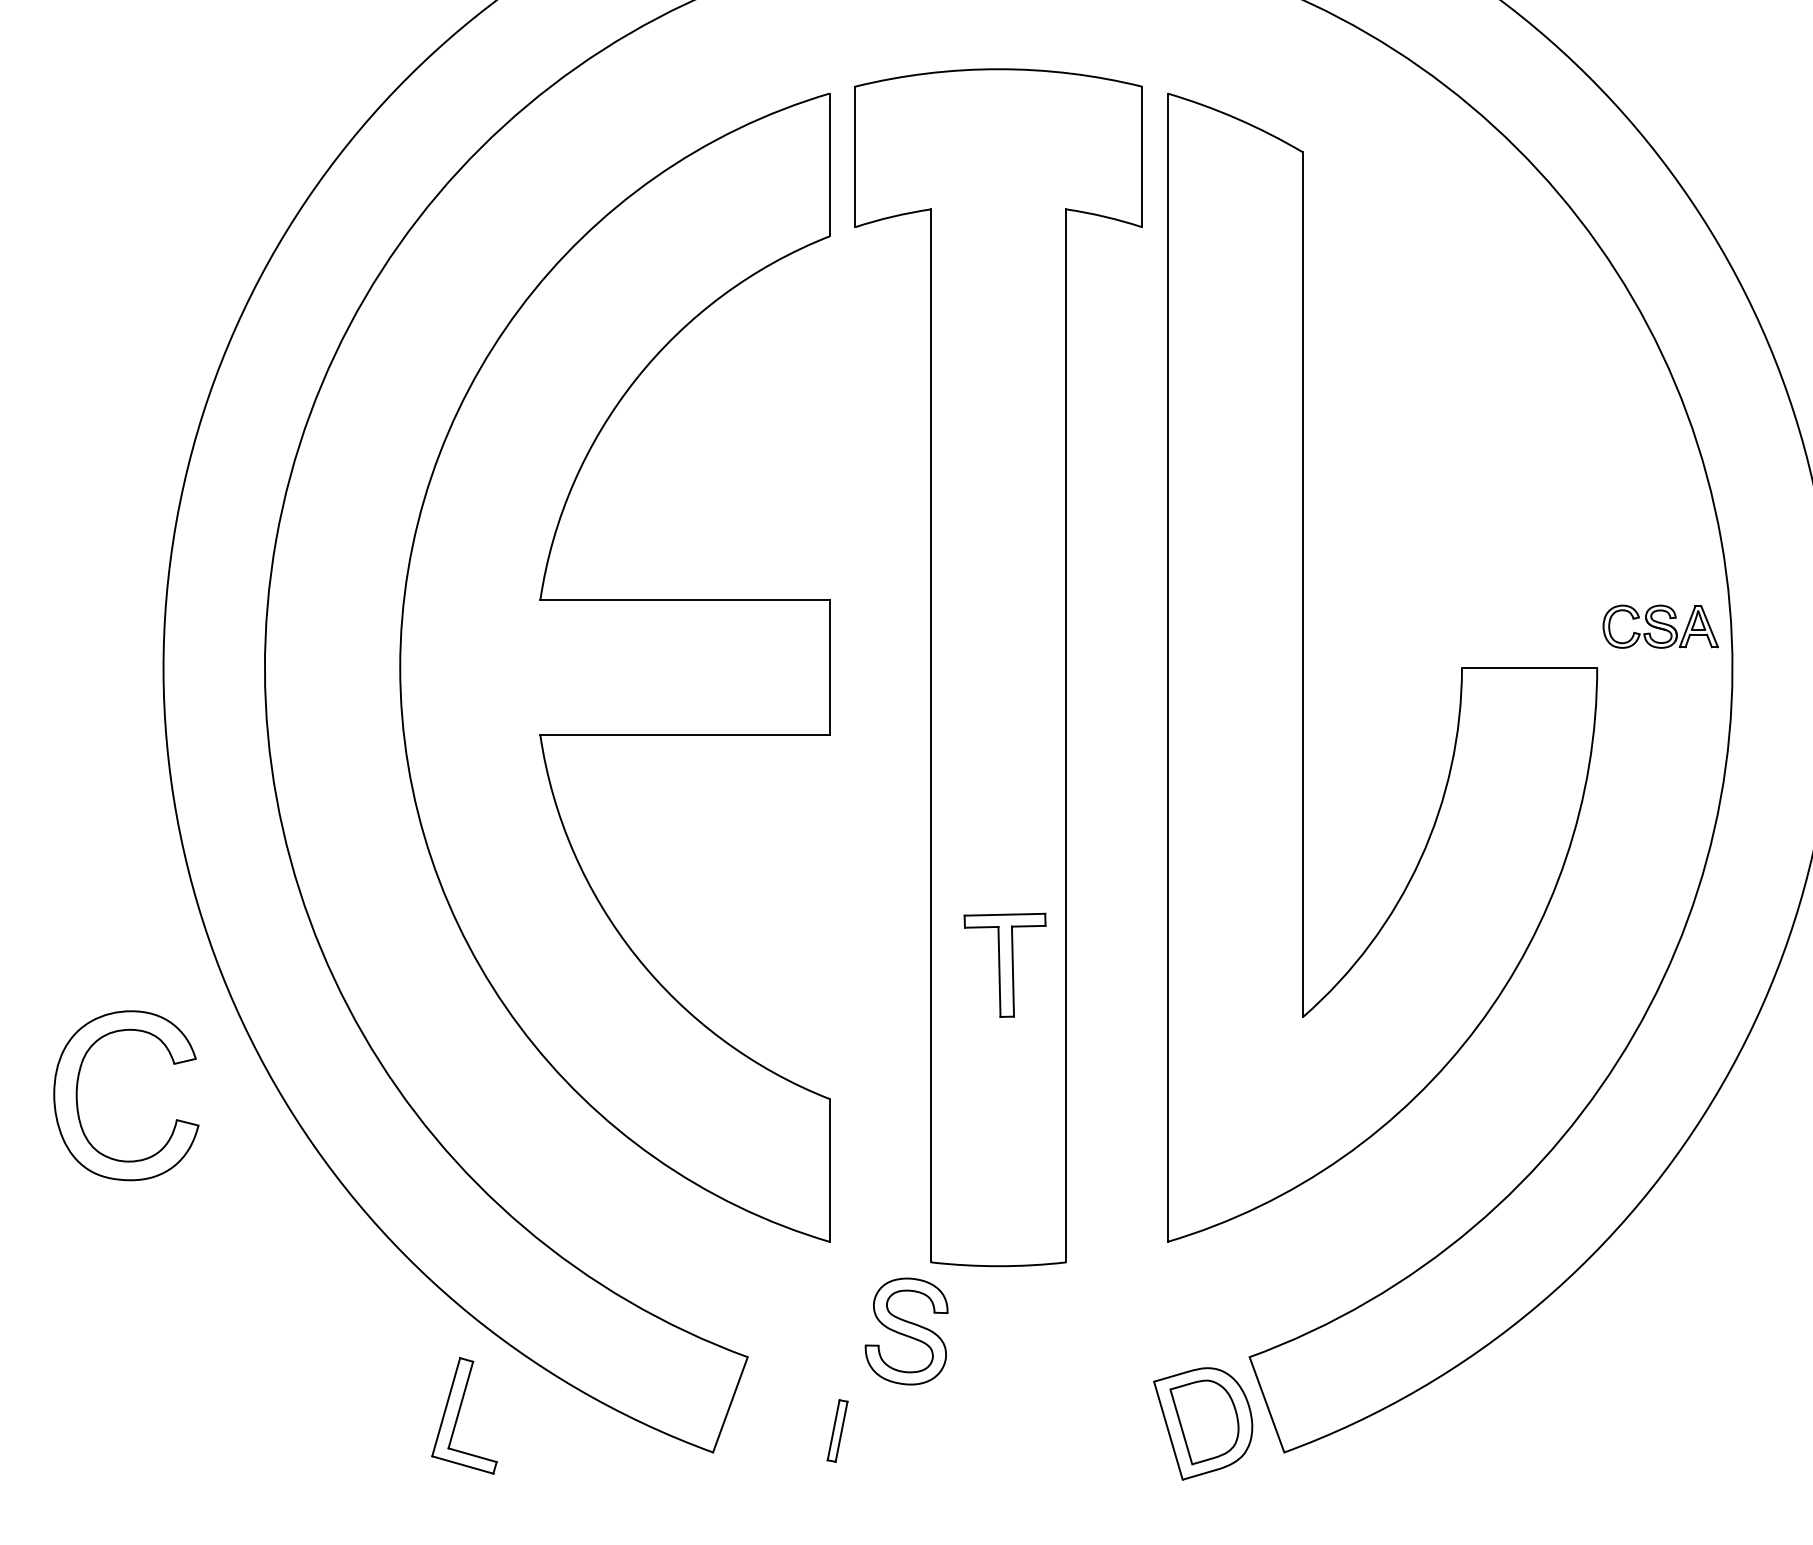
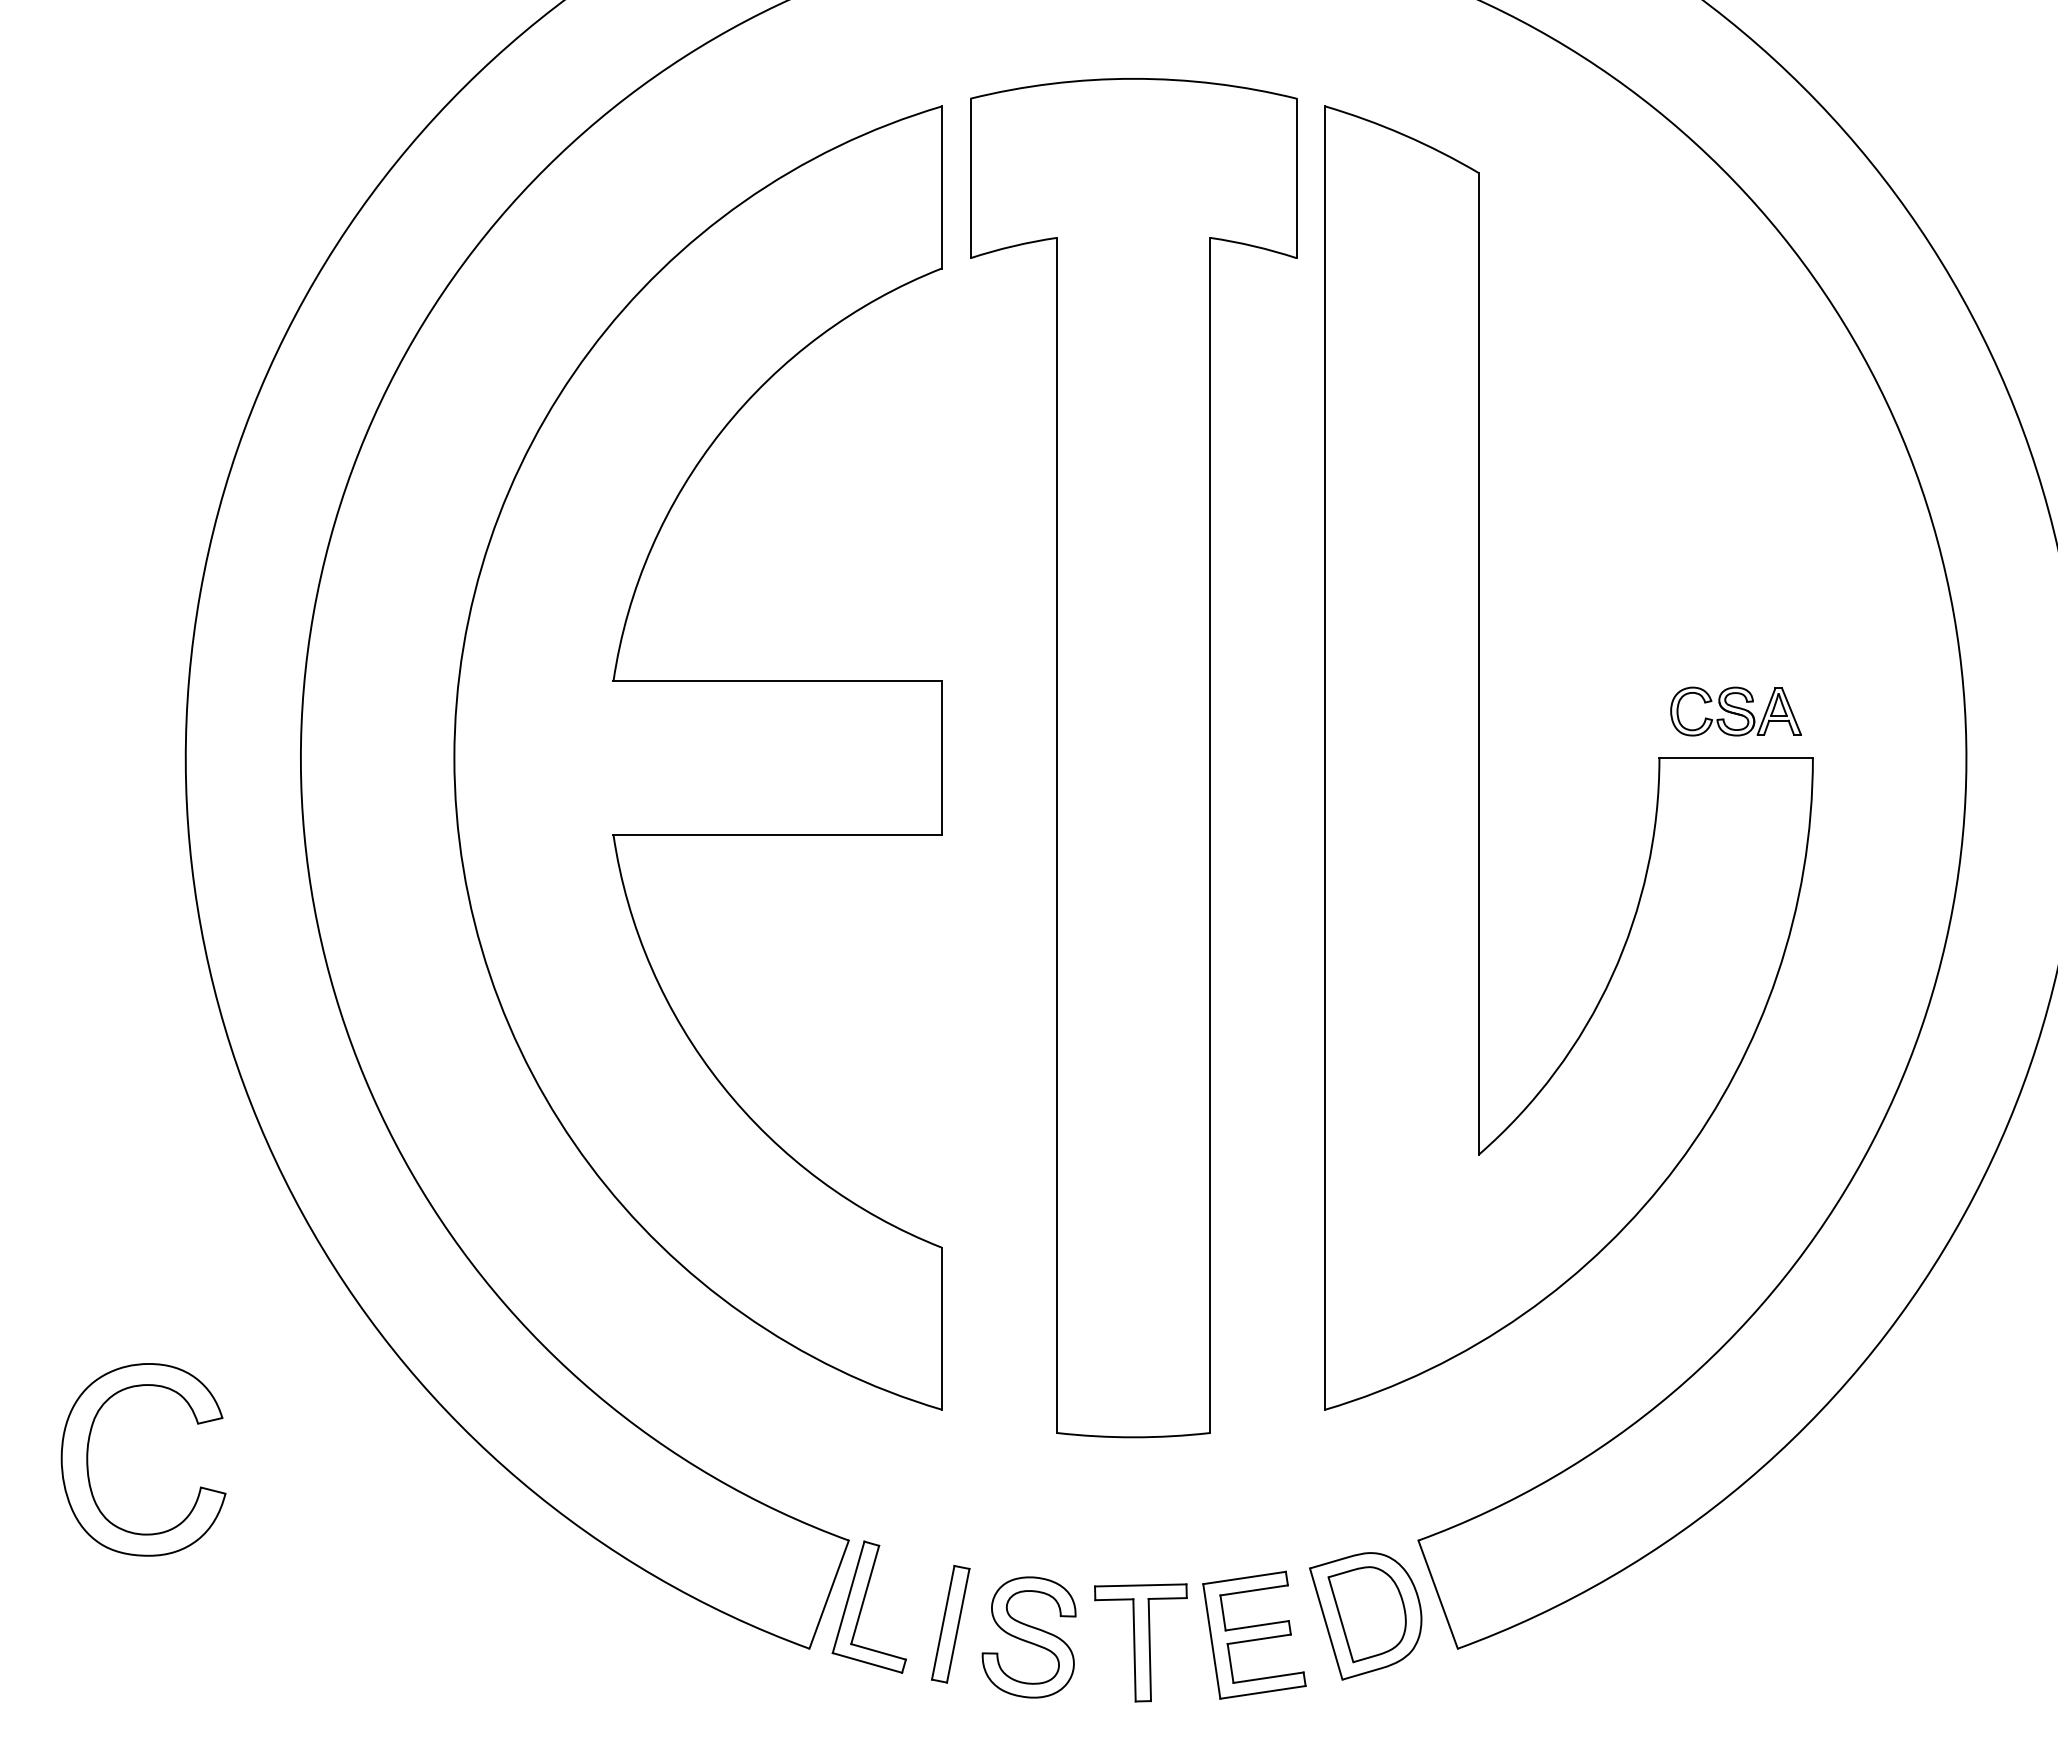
part: (1660, 626) -> (1735, 711), moved
part: (1004, 965) -> (1140, 1642), moved
part: (77, 1095) -> (88, 1459), moved
part: (906, 1331) -> (1028, 1637), moved
part: (463, 1415) -> (868, 1606), moved
part: (837, 1431) -> (950, 1624), size x1.67
part: (1105, 1439) -> (1254, 1634), added

